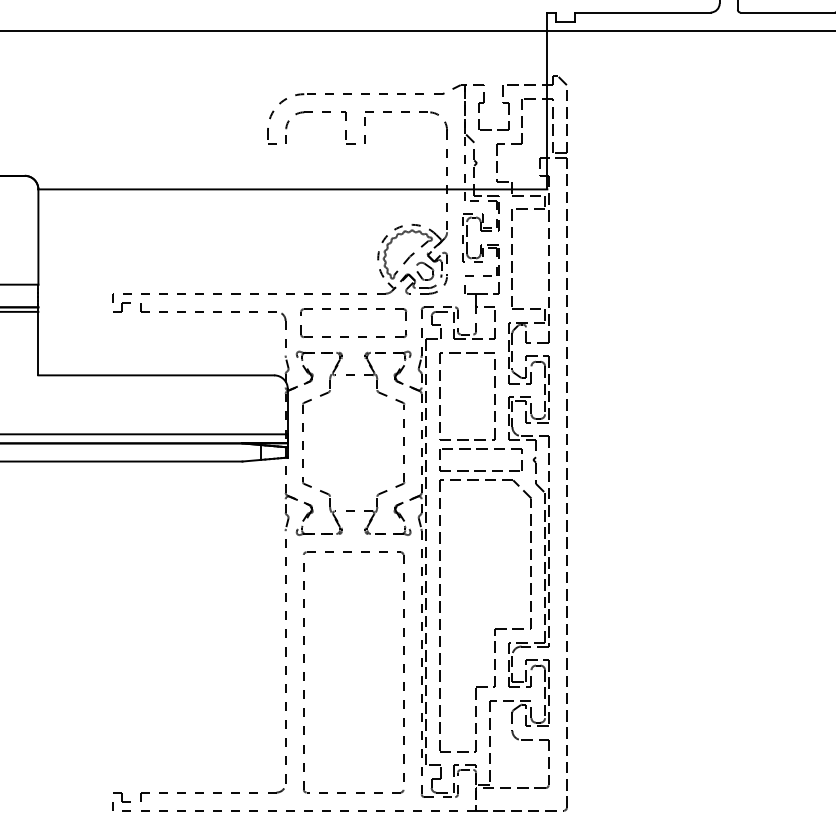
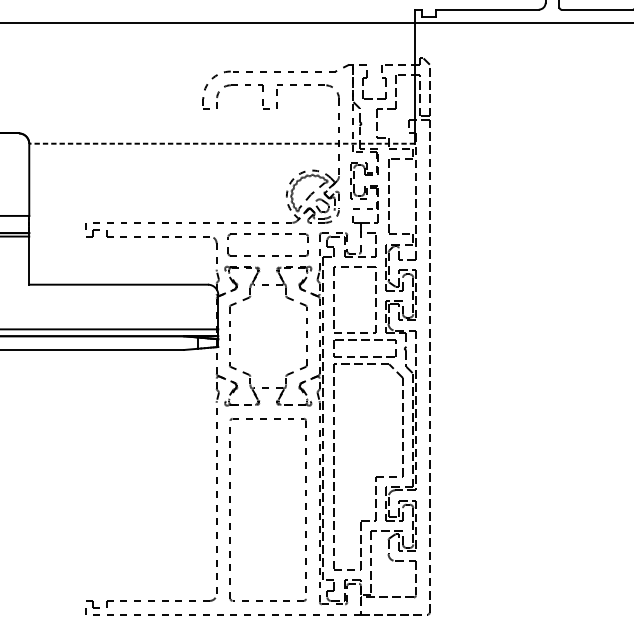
line: (292, 189) -> (221, 143), solid -> dashed

